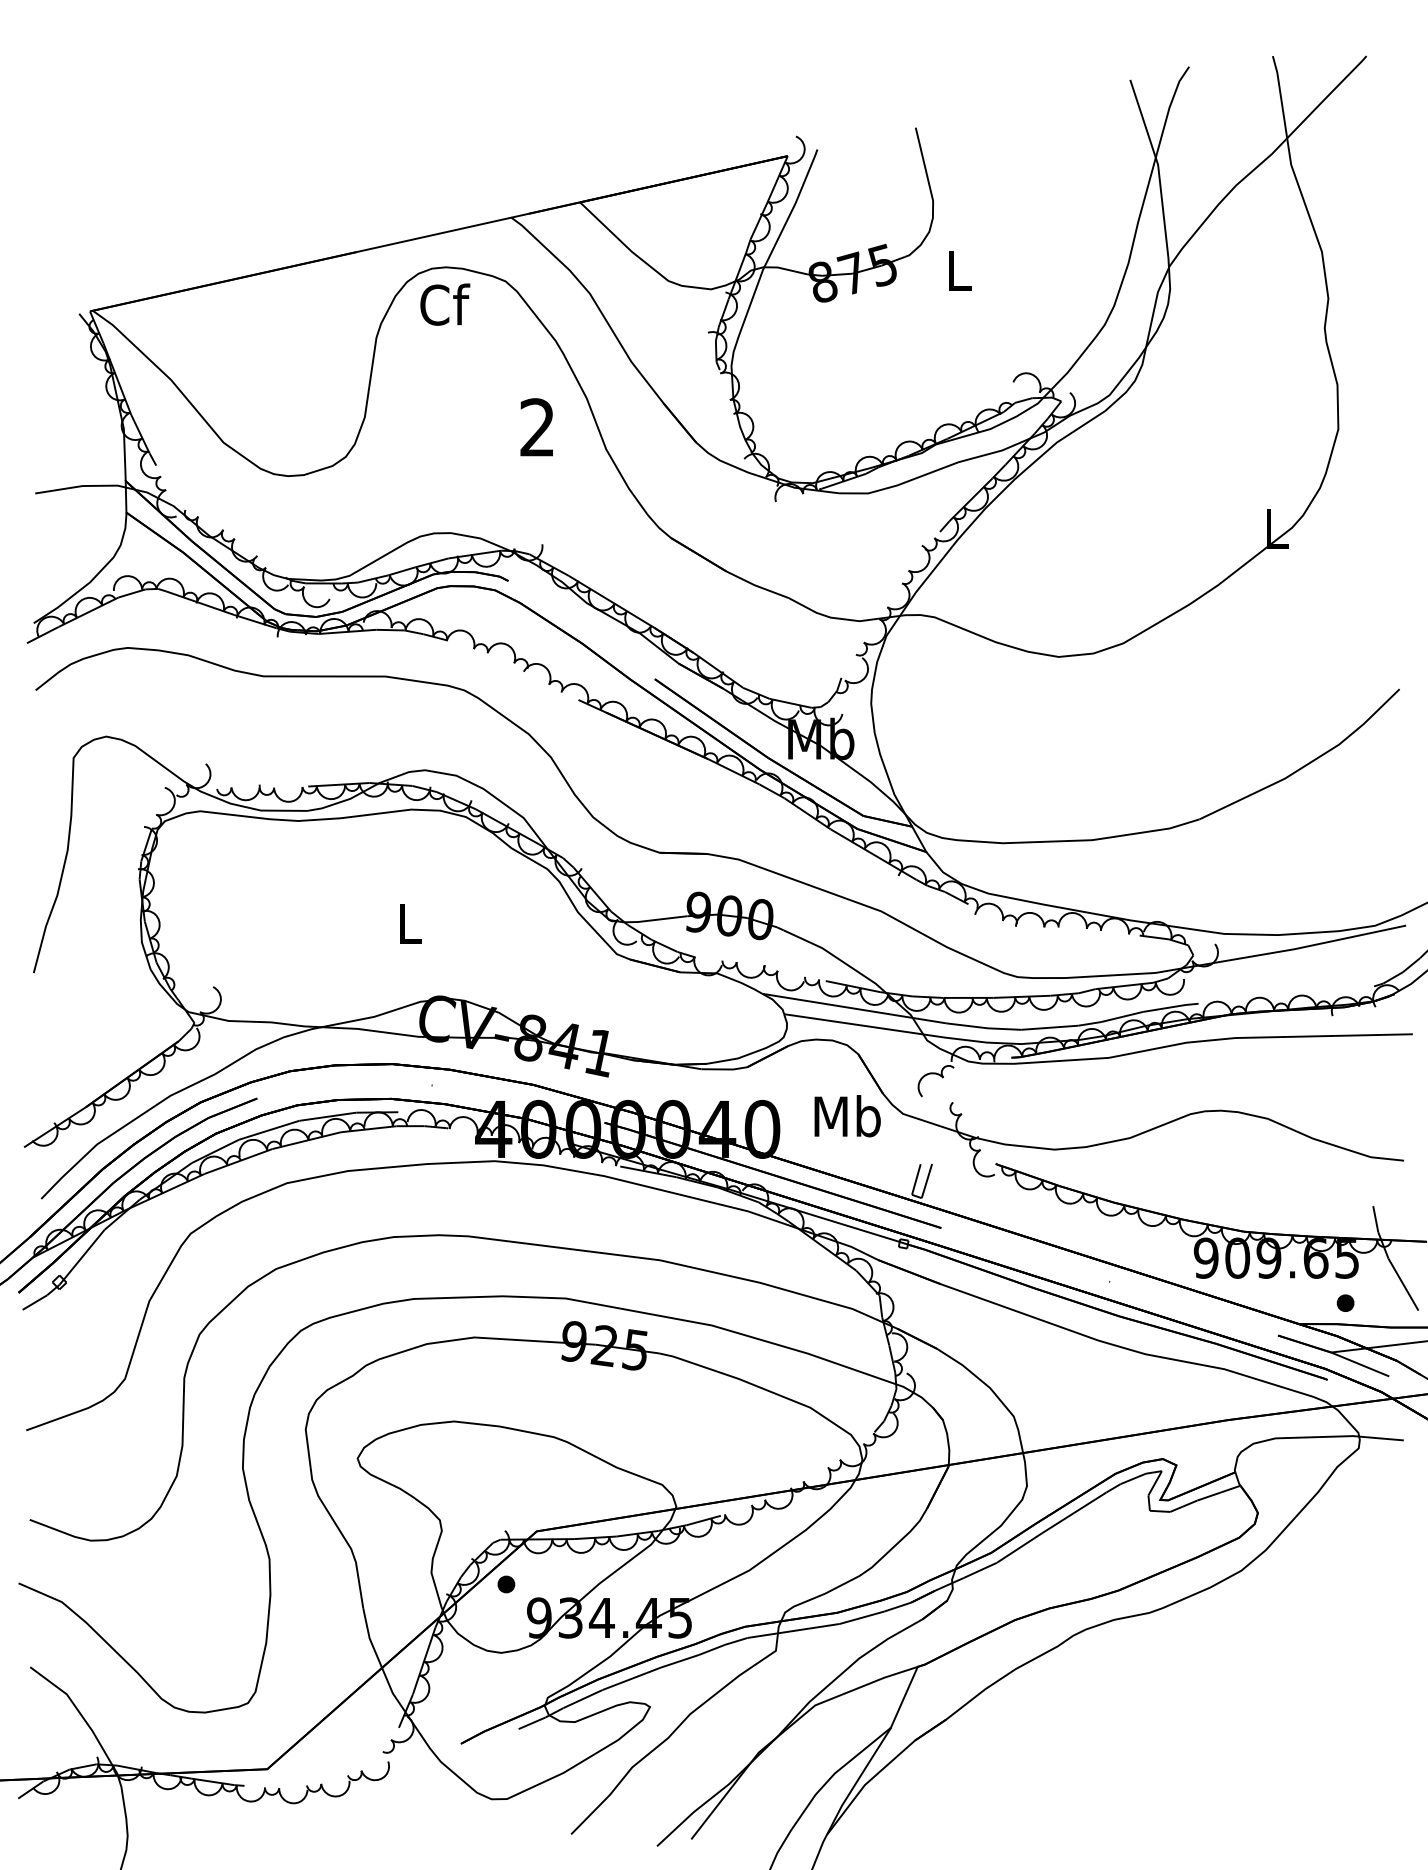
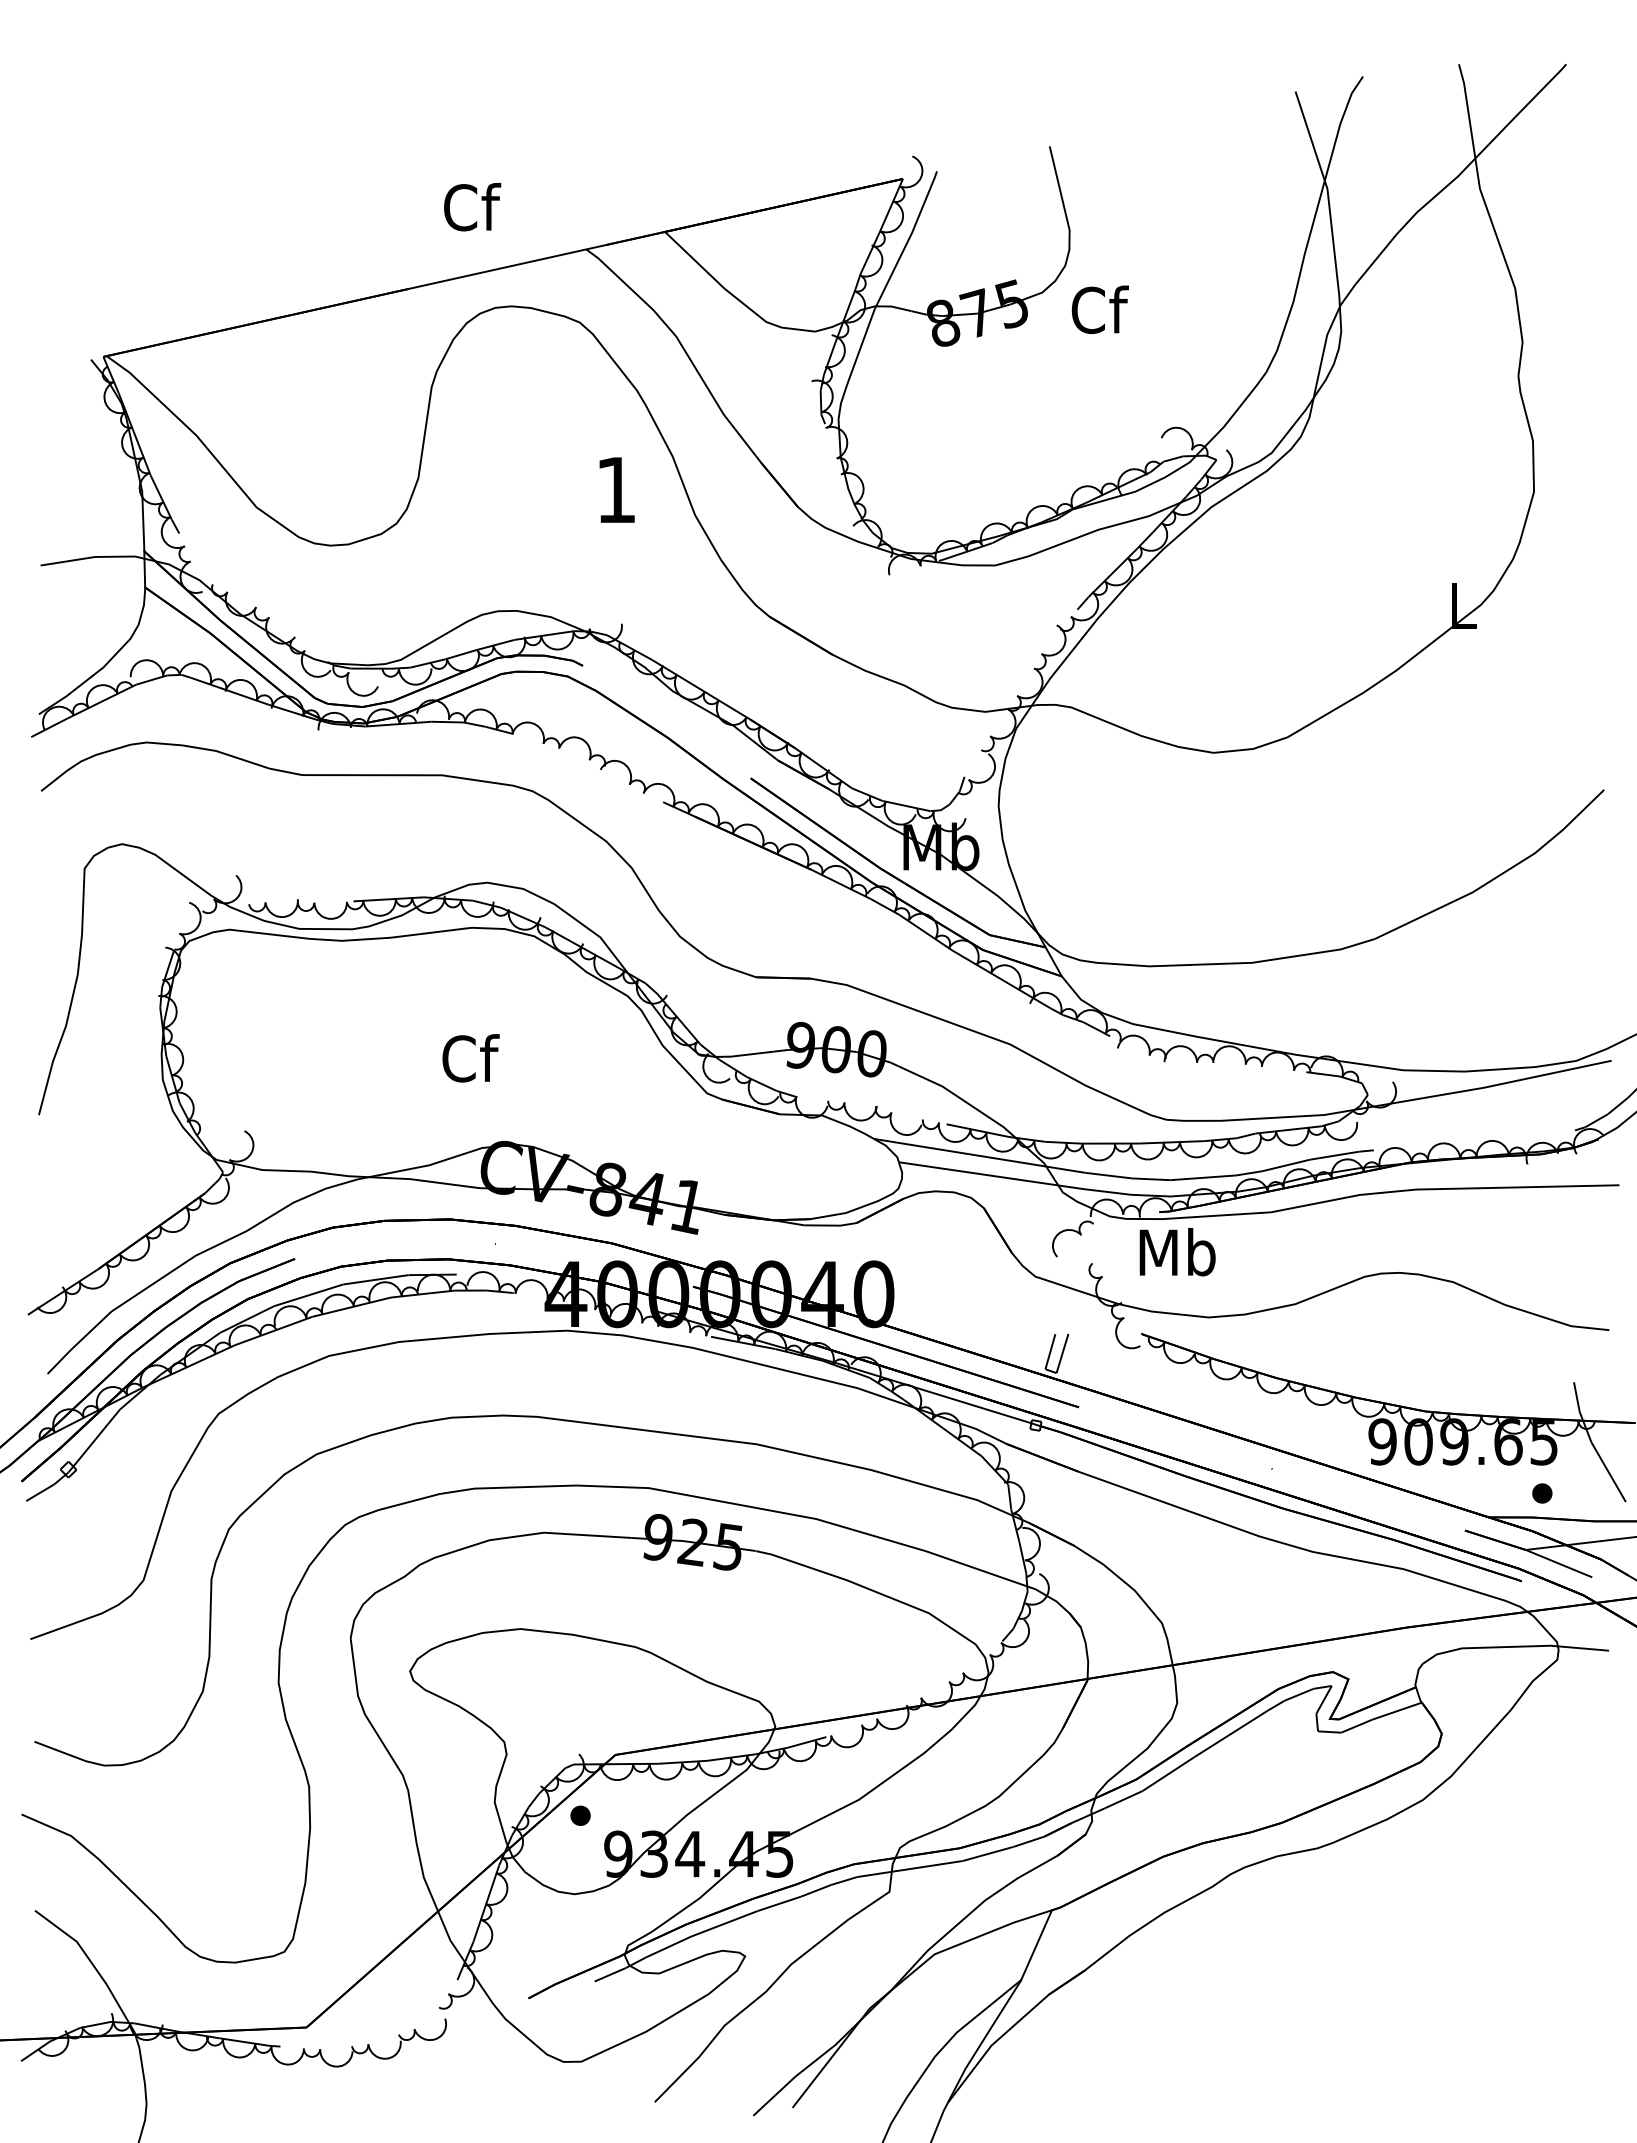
text: (959, 270) -> (1099, 309), L -> Cf
text: (445, 304) -> (472, 207), moved
text: (536, 427) -> (615, 489), 2 -> 1
text: (410, 923) -> (470, 1058), L -> Cf
text: (847, 1116) -> (1177, 1252), moved

